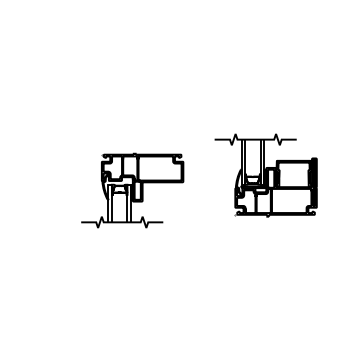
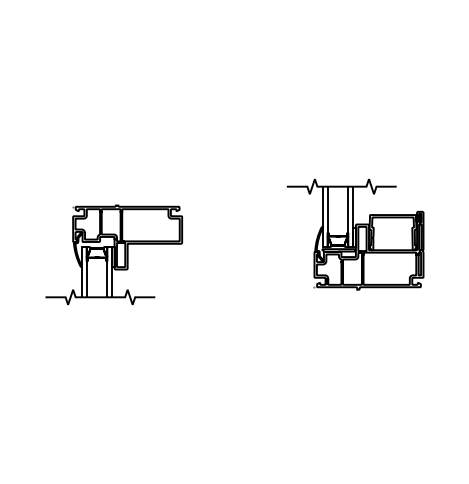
part: (132, 190) -> (114, 254), moved

